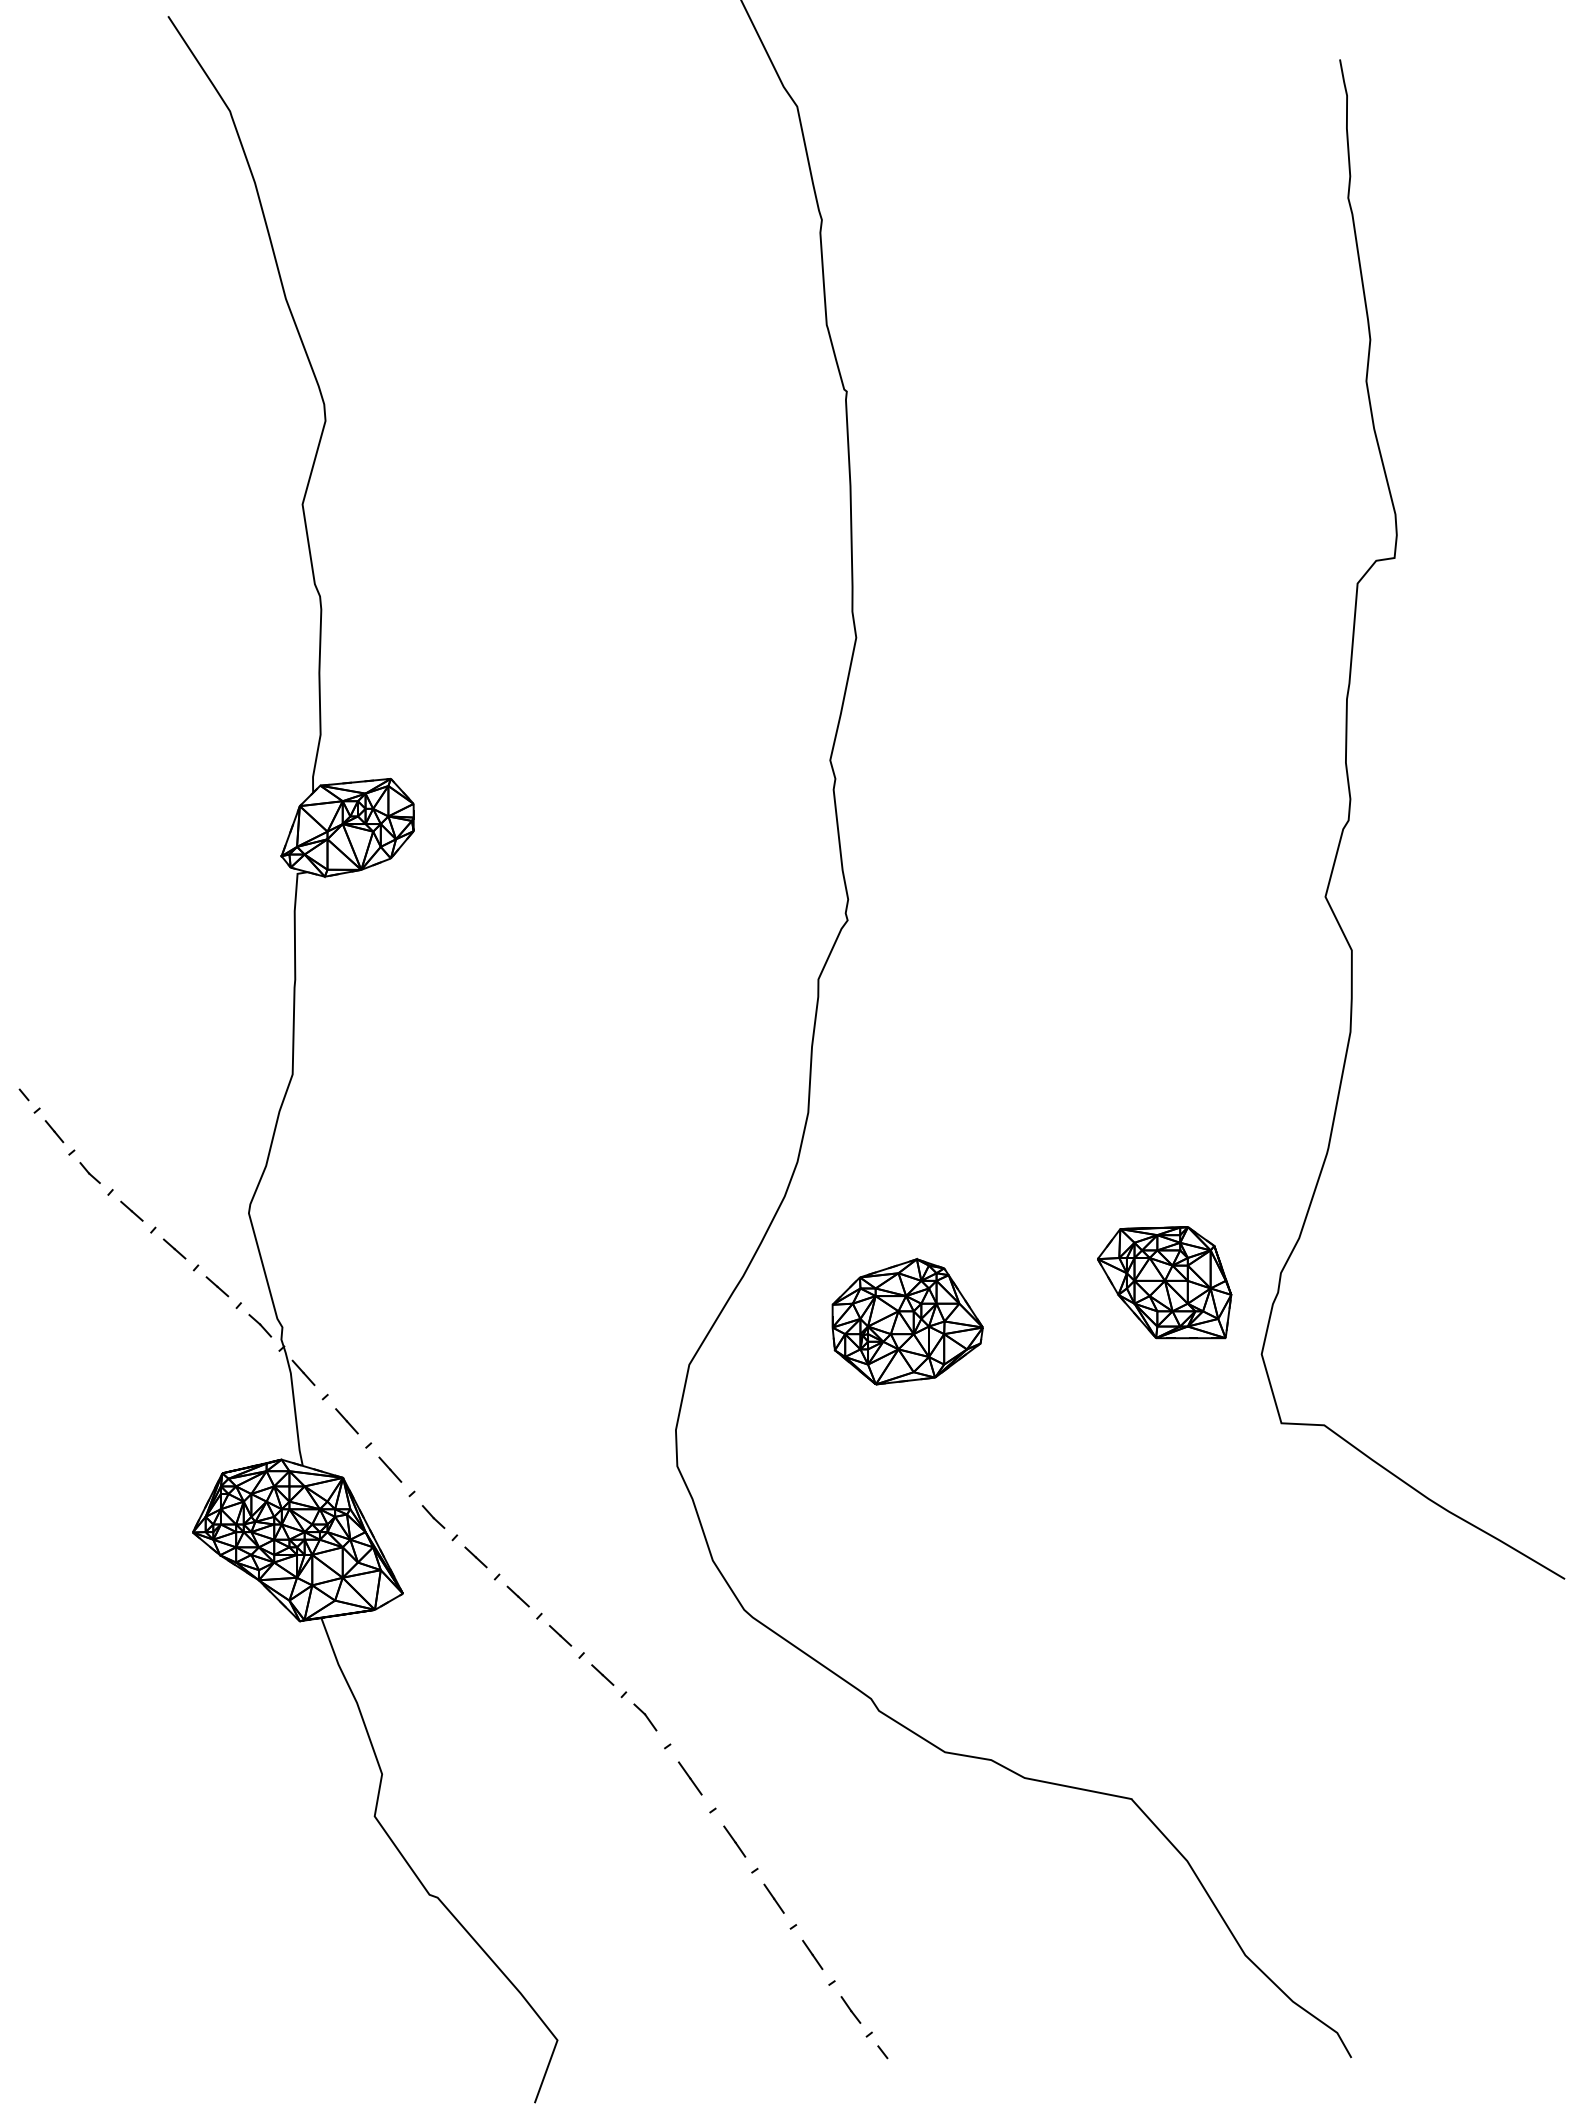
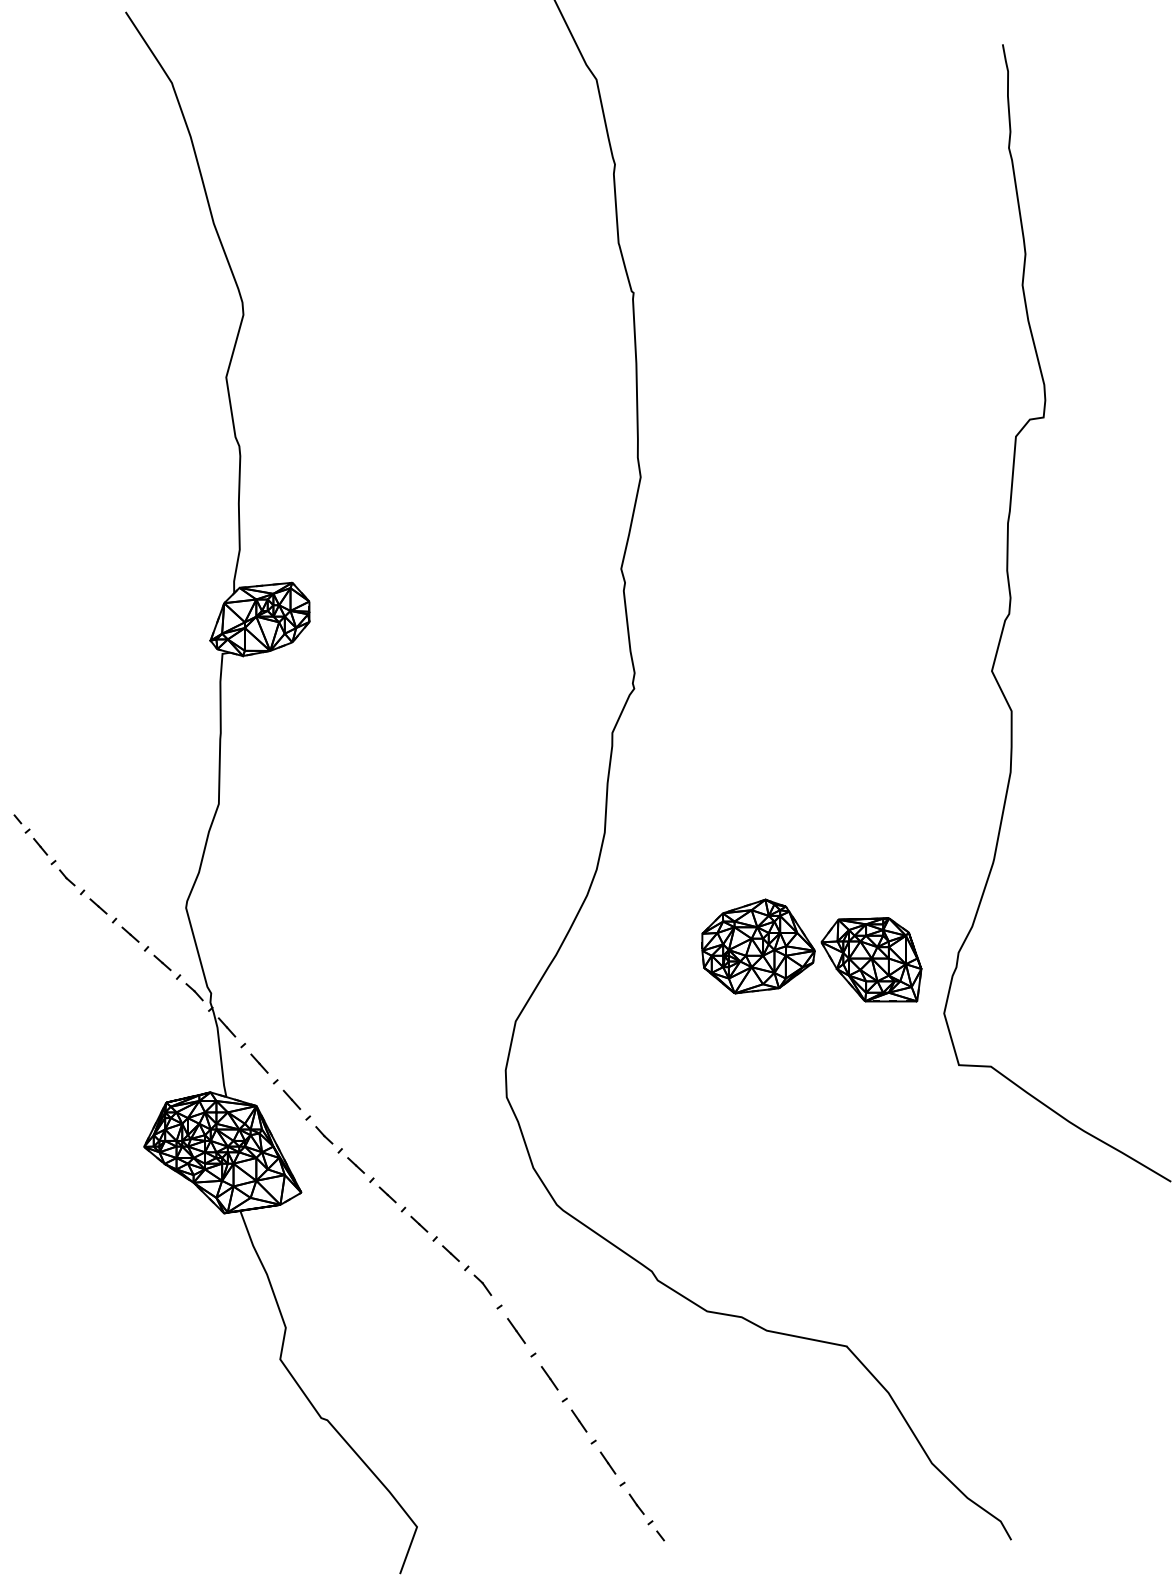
part: (907, 1321) -> (758, 946), moved

